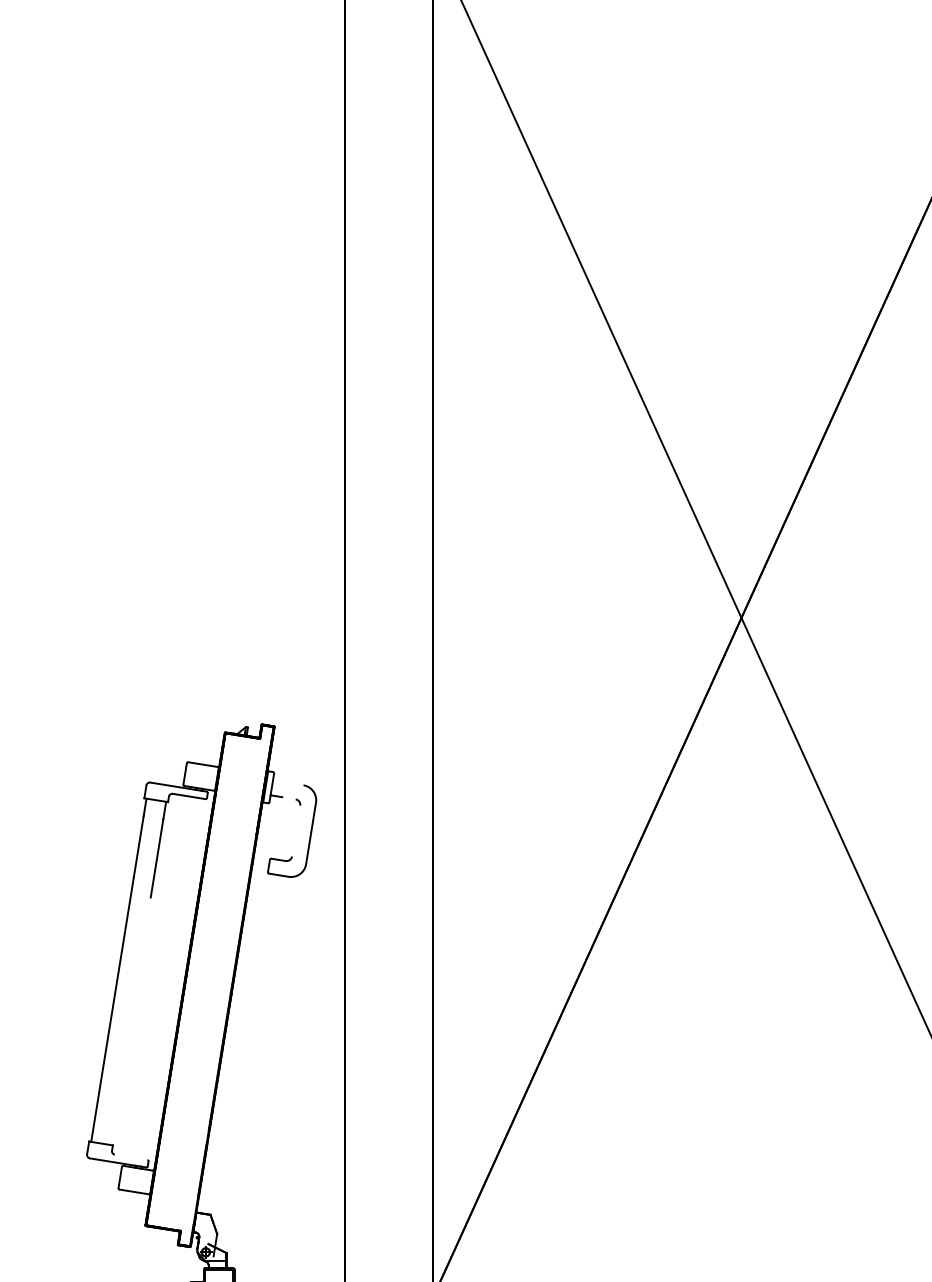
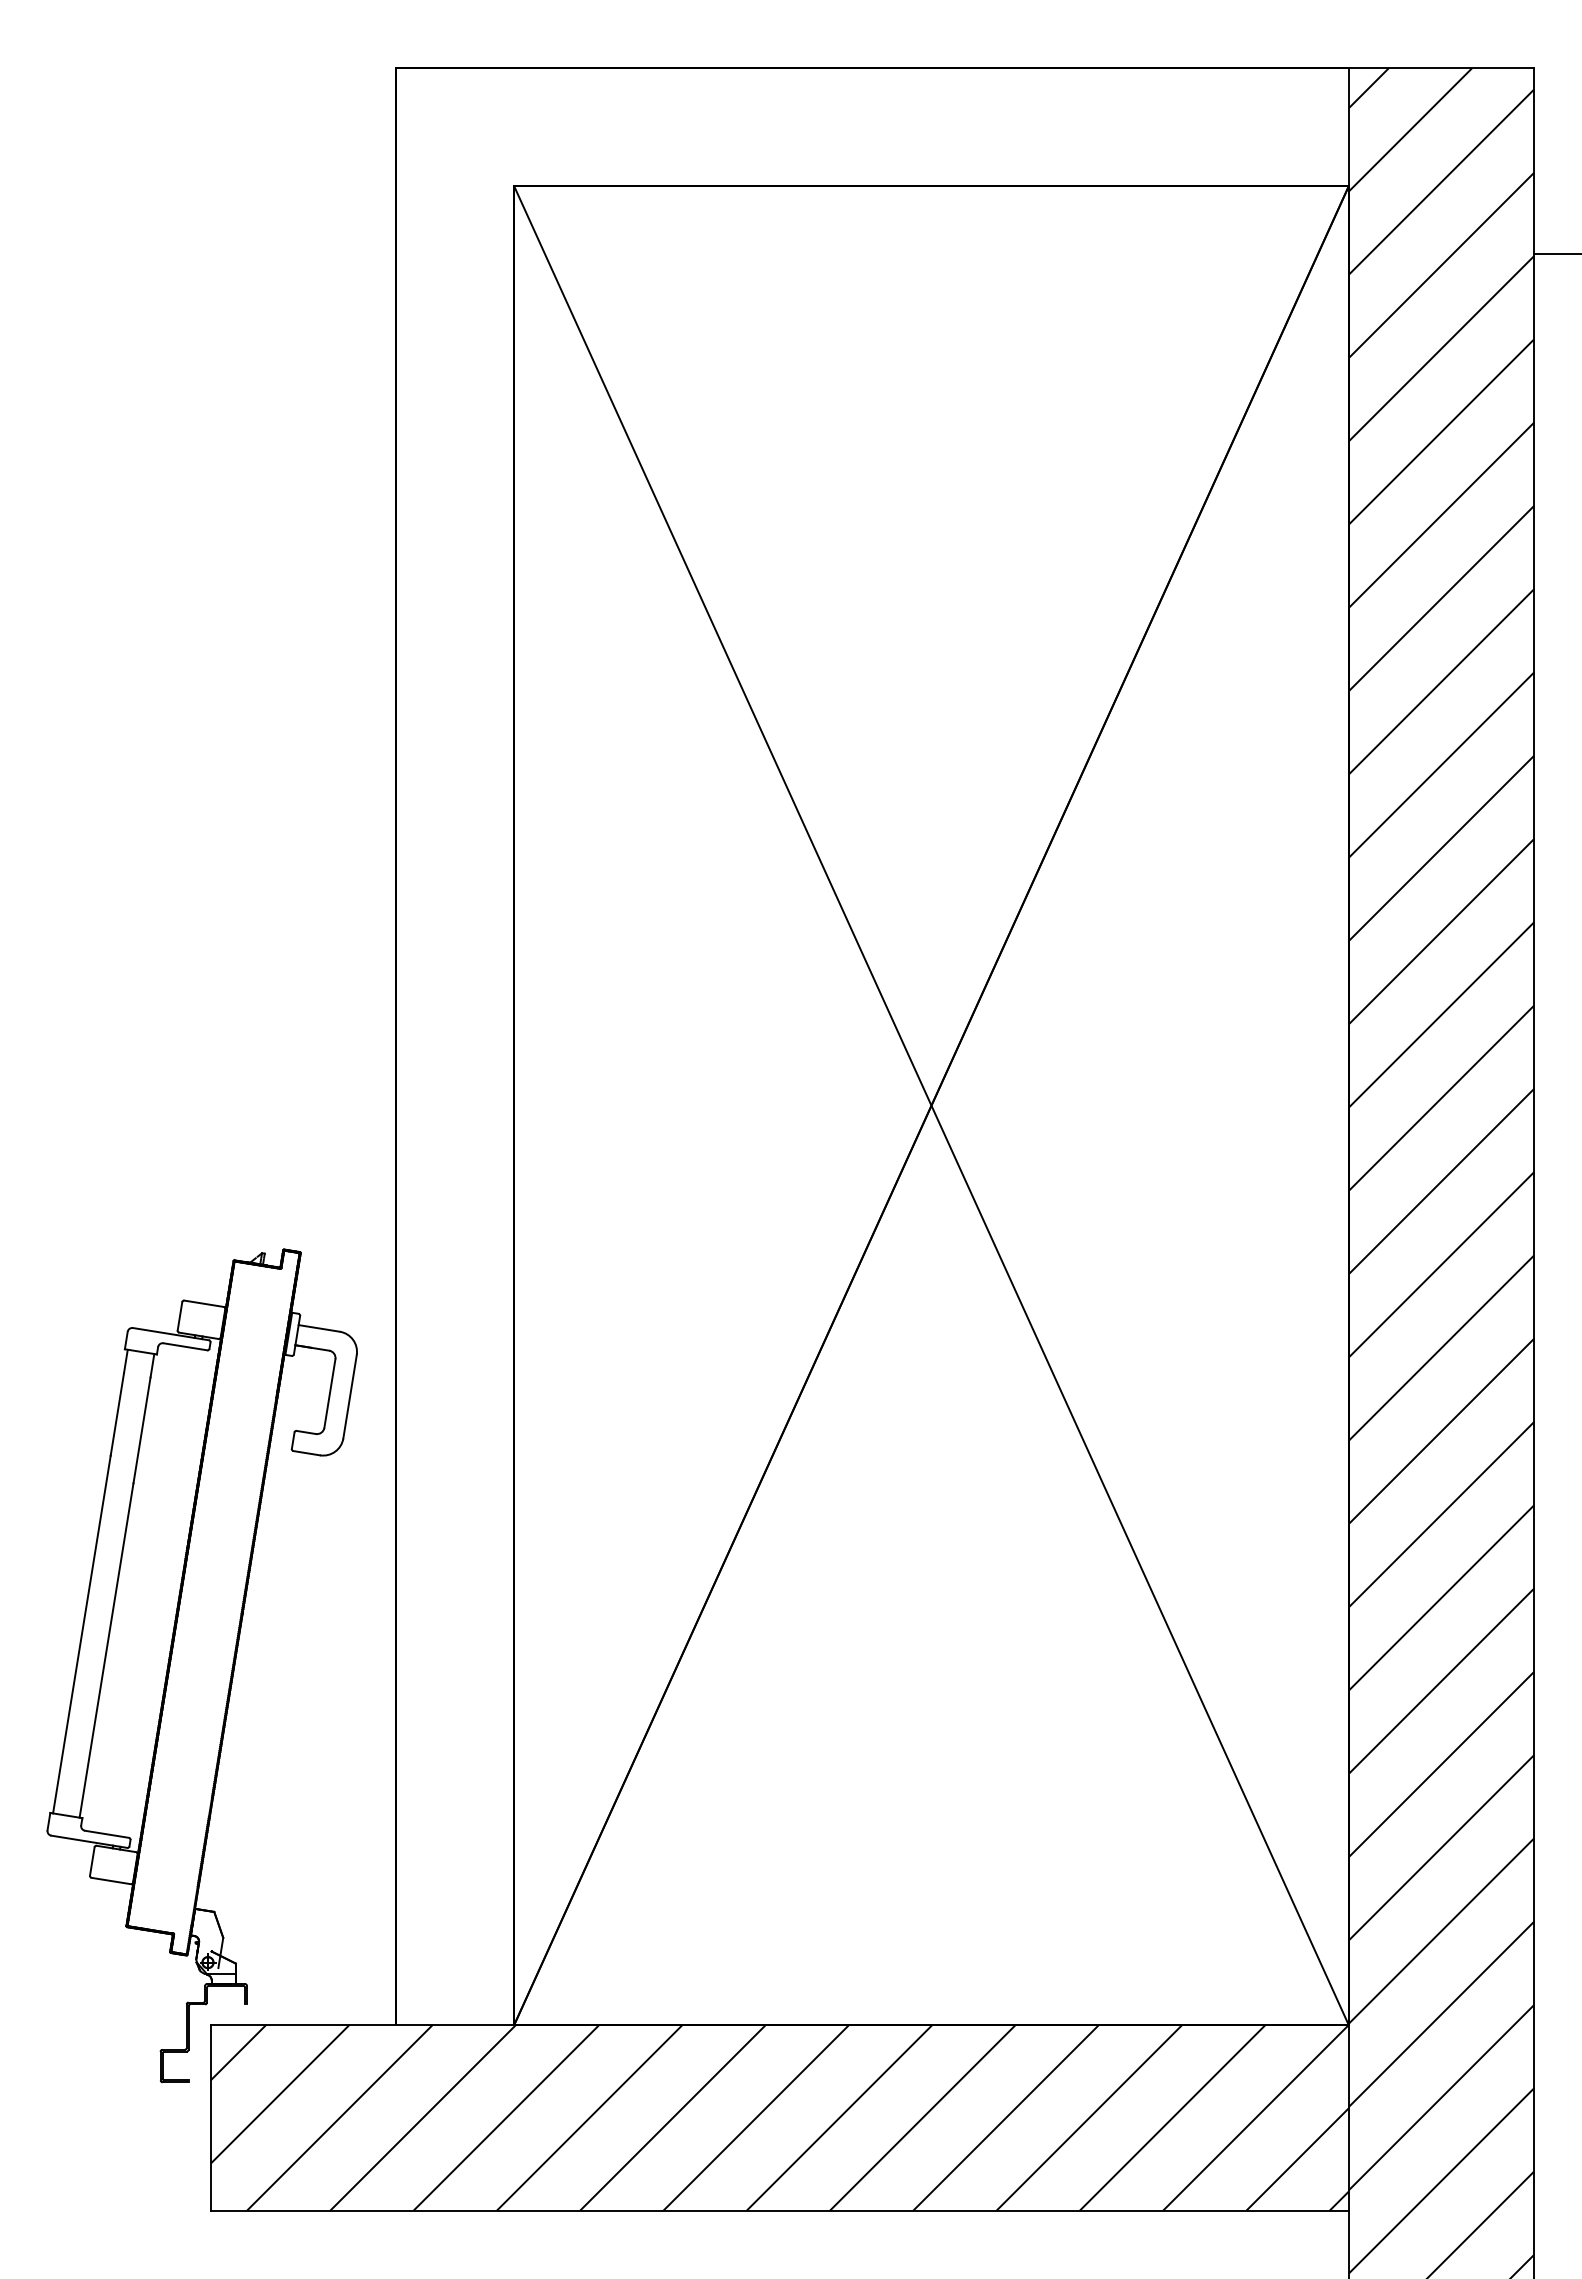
line: (287, 782) -> (318, 1328), added
line: (283, 796) -> (312, 1347), added
line: (295, 831) -> (329, 1393), added
line: (130, 1021) -> (106, 1650), added
line: (131, 1156) -> (107, 1833), added

